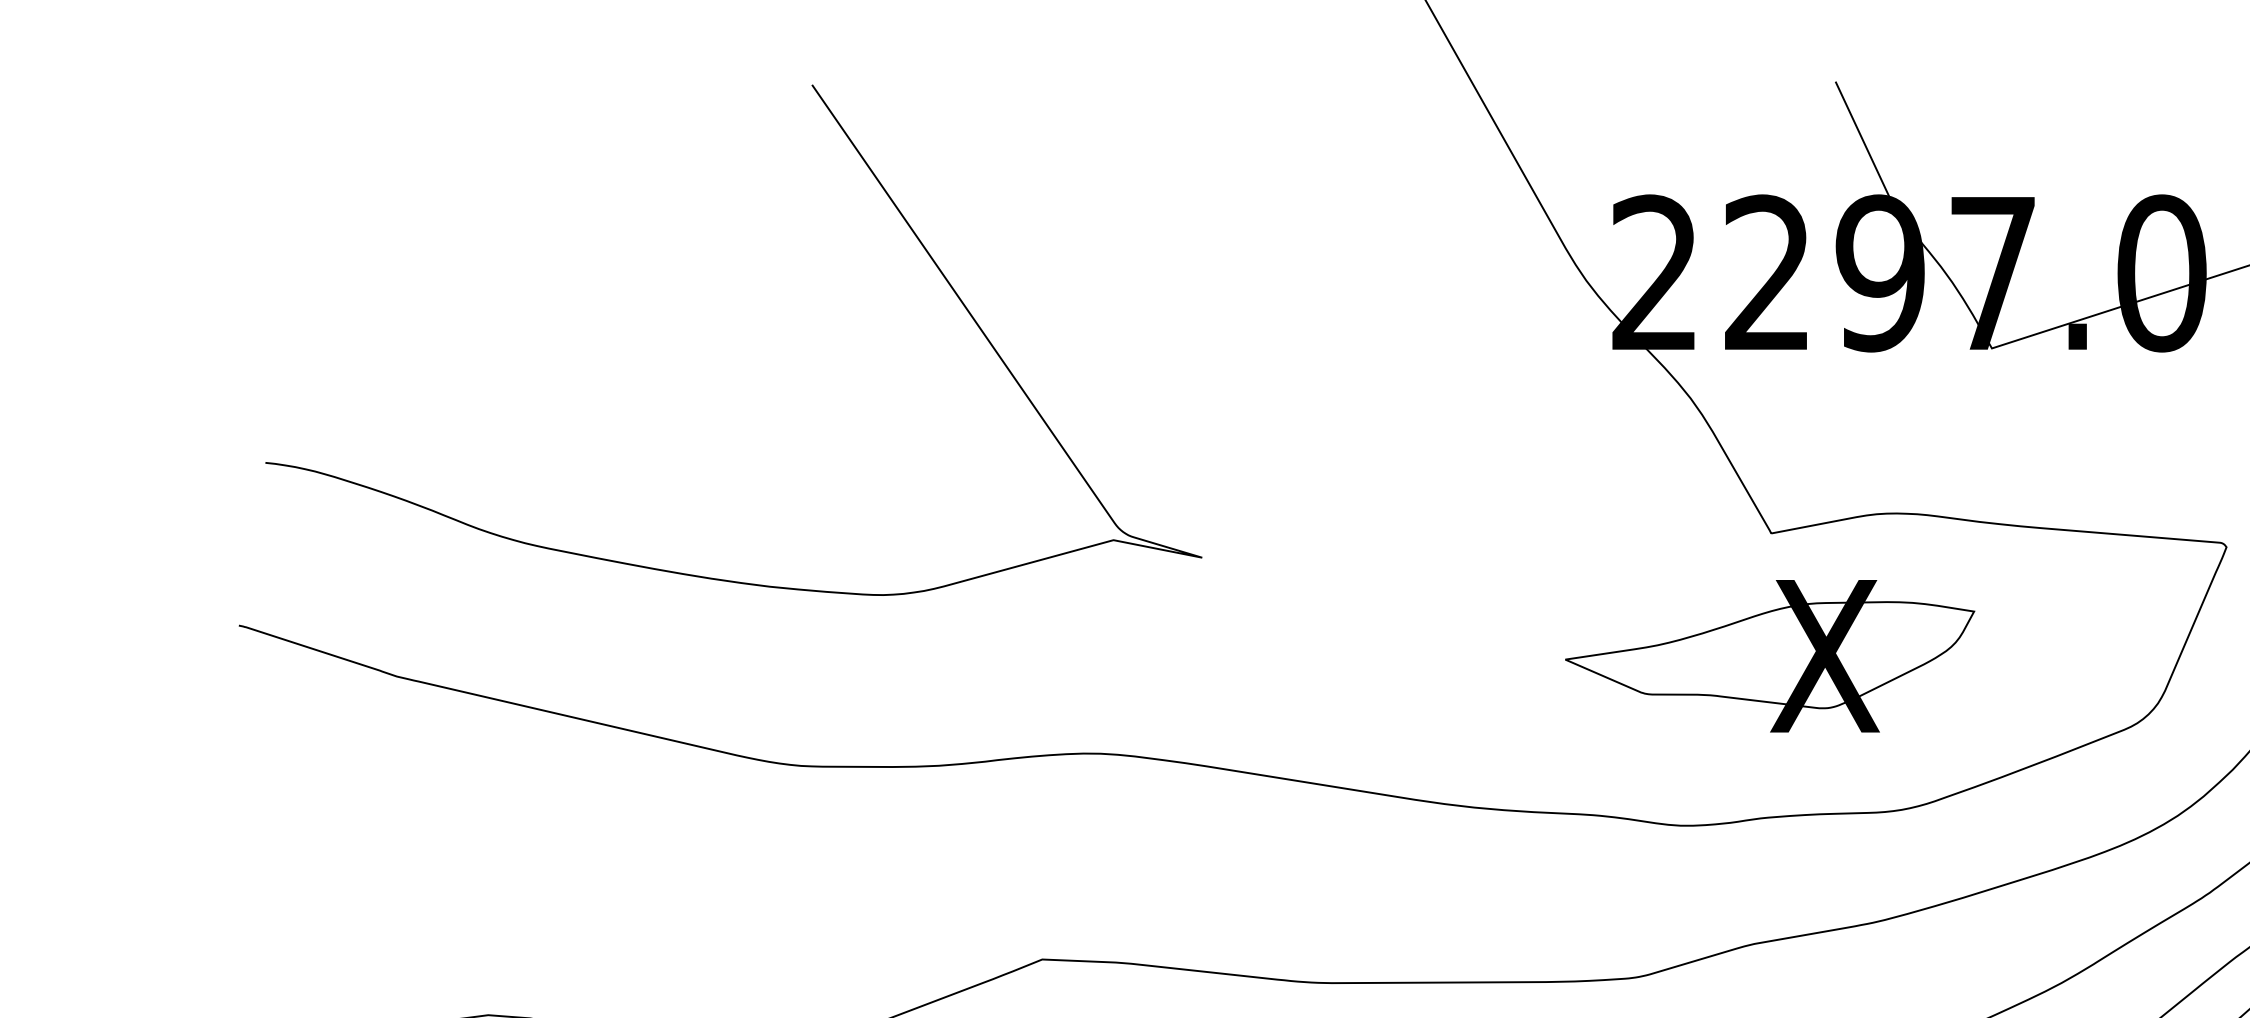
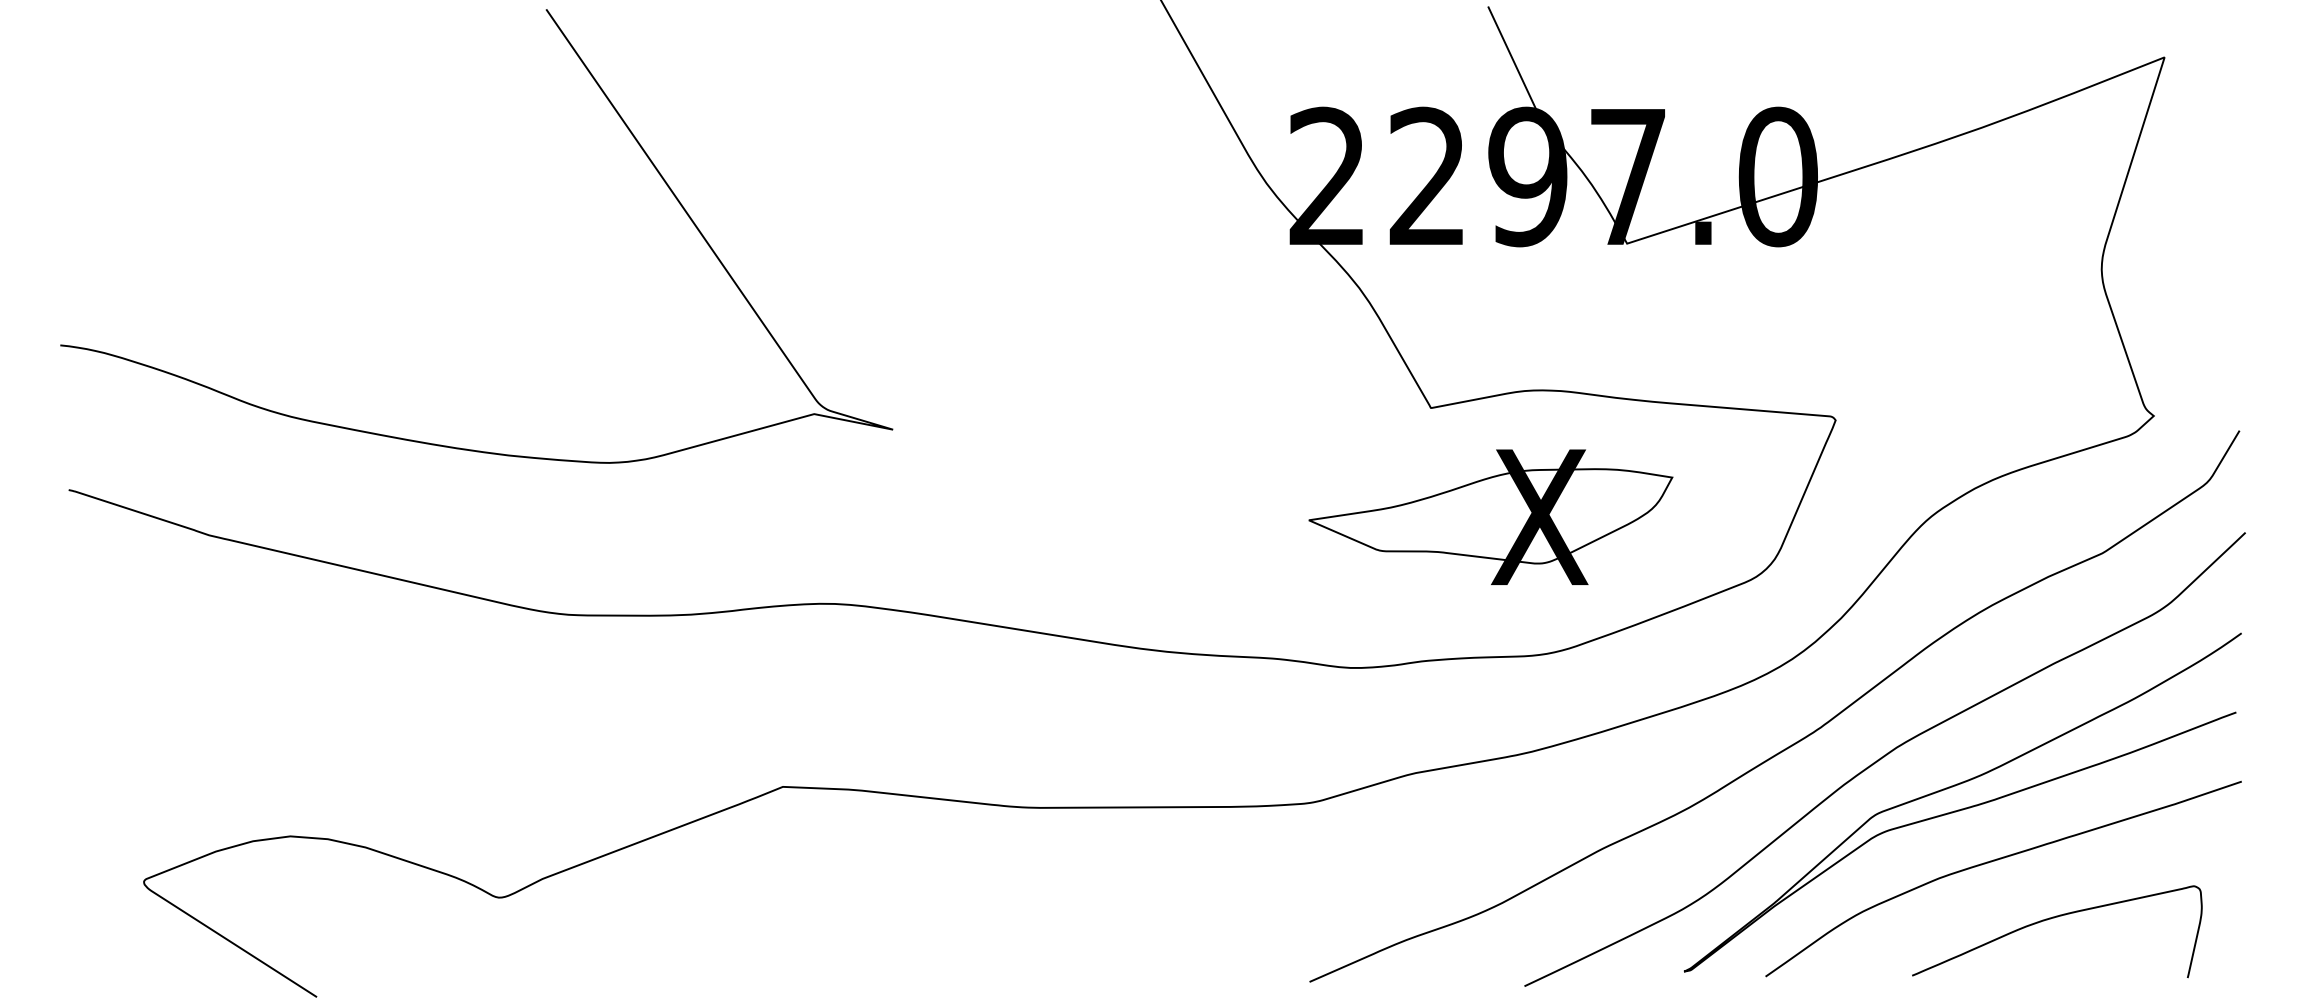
curve: (906, 224) -> (630, 133), moved
part: (1769, 655) -> (1490, 516), moved

